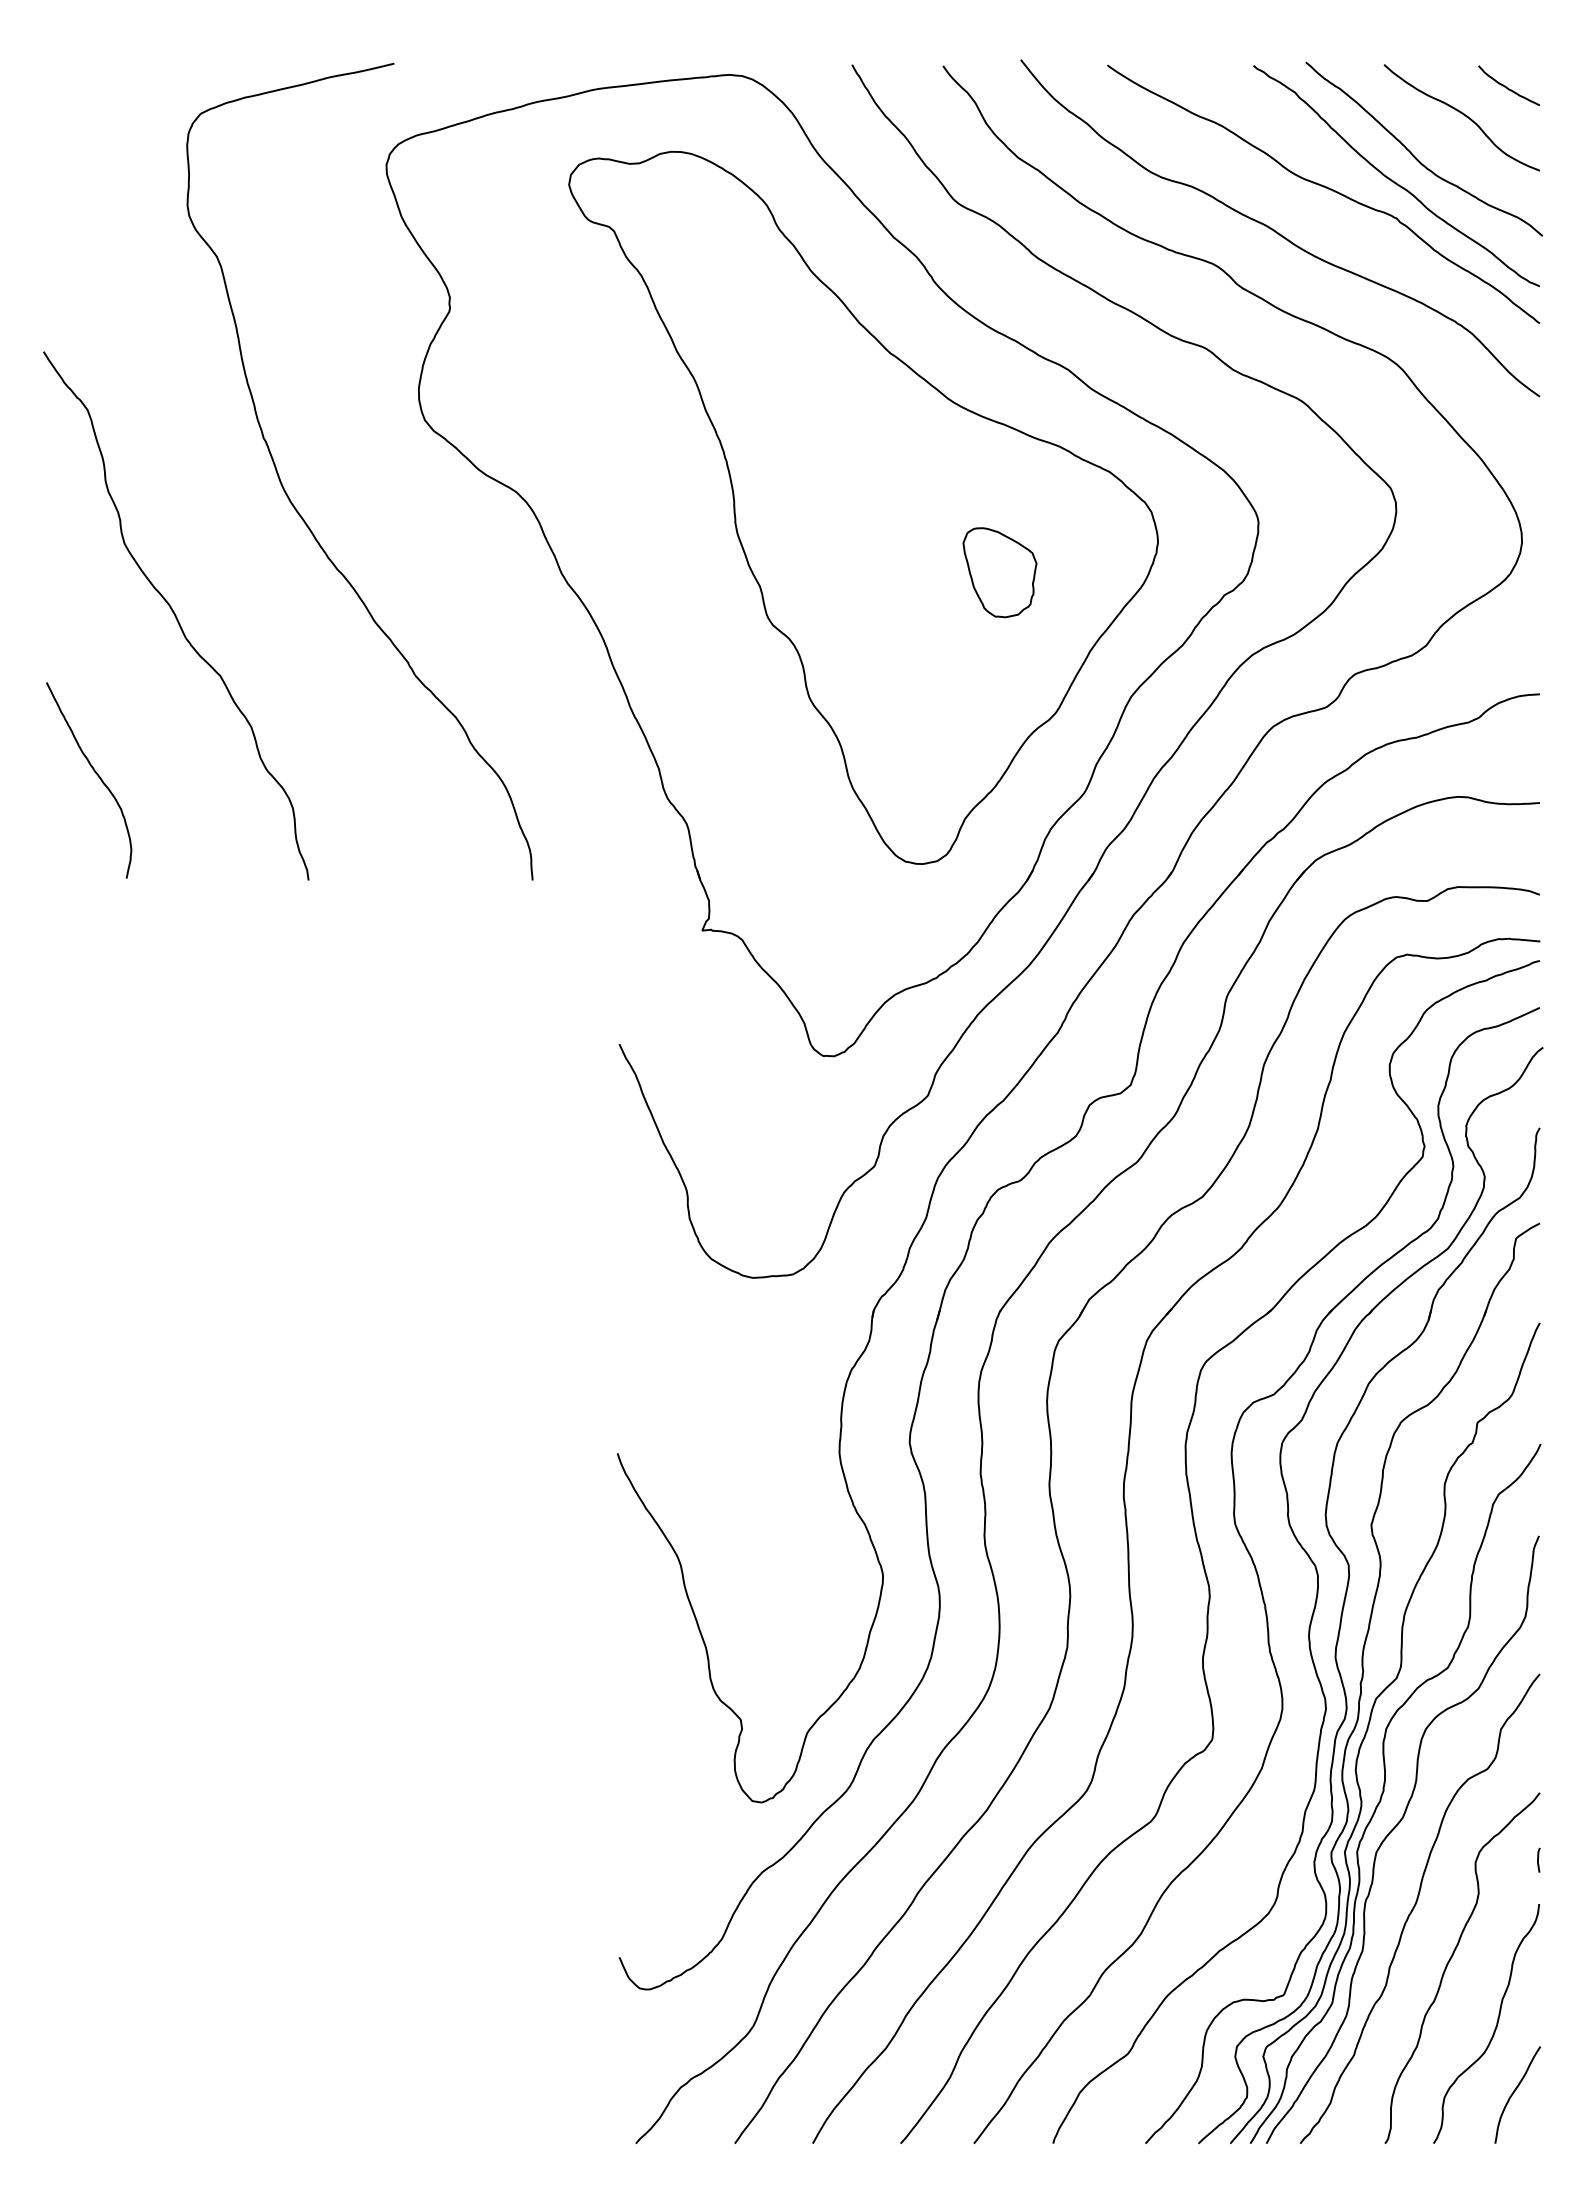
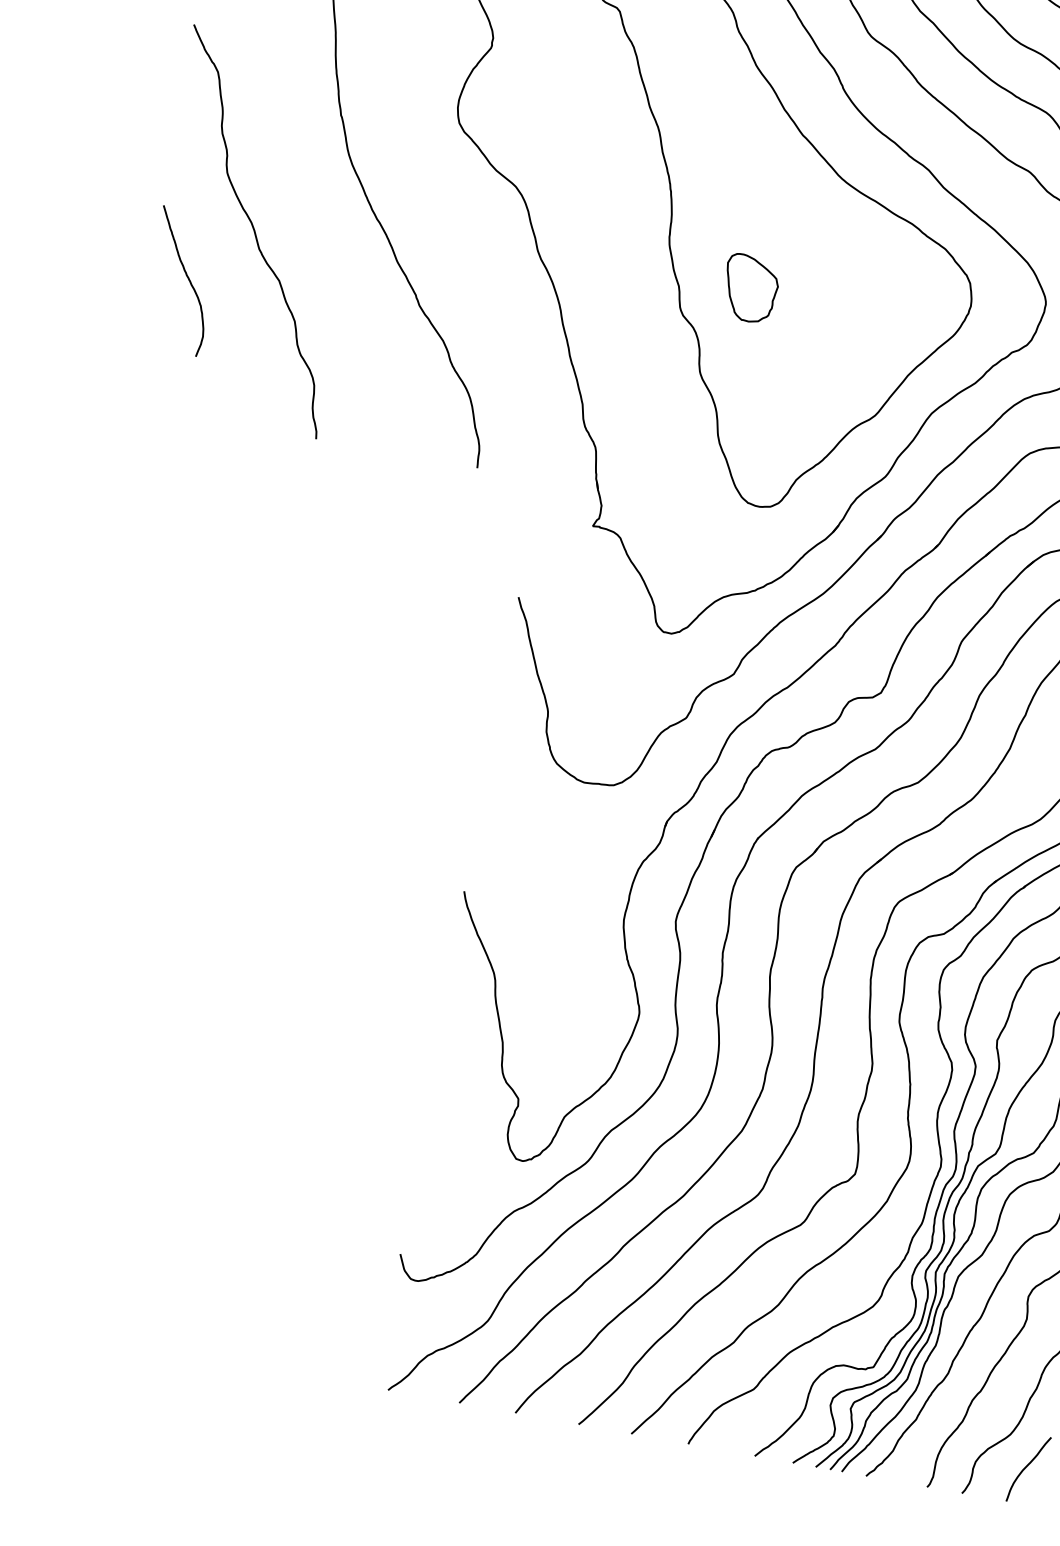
part: (999, 572) -> (750, 288), moved
curve: (97, 776) -> (188, 279), moved

